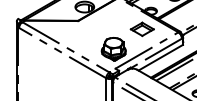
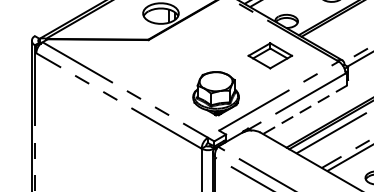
line: (160, 57) -> (304, 109), solid -> dashed

